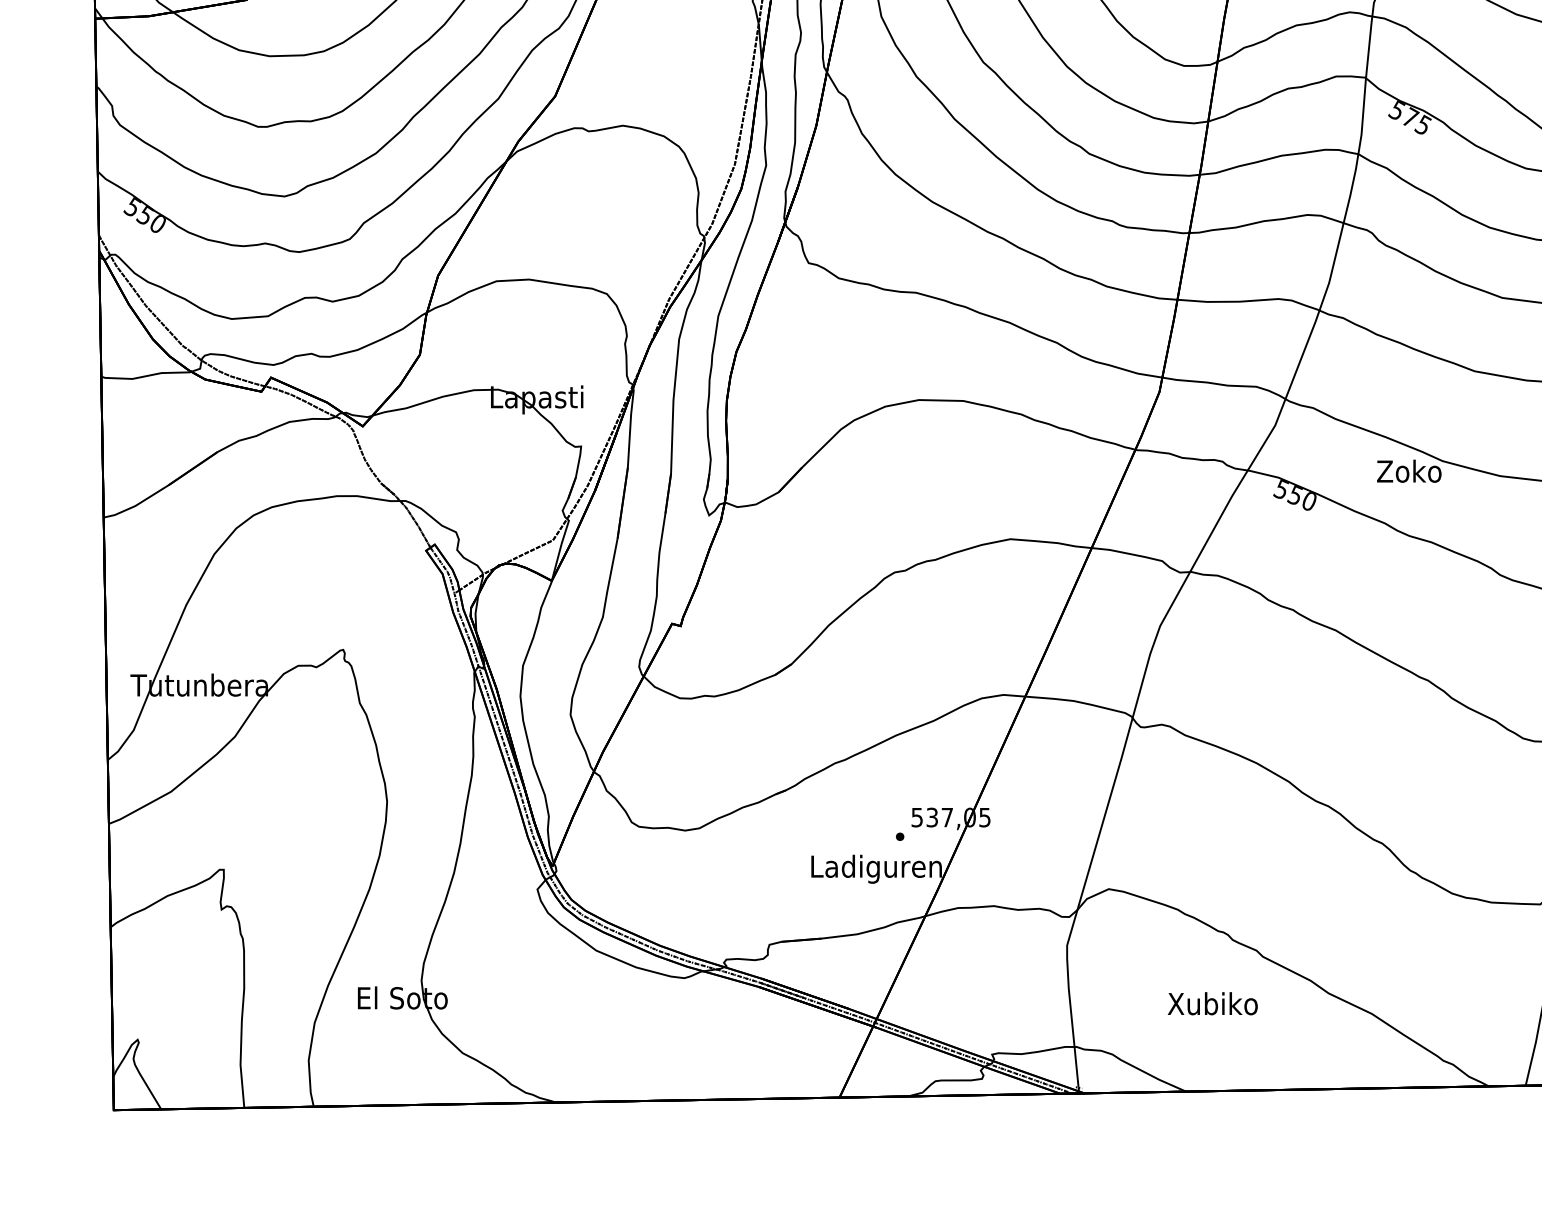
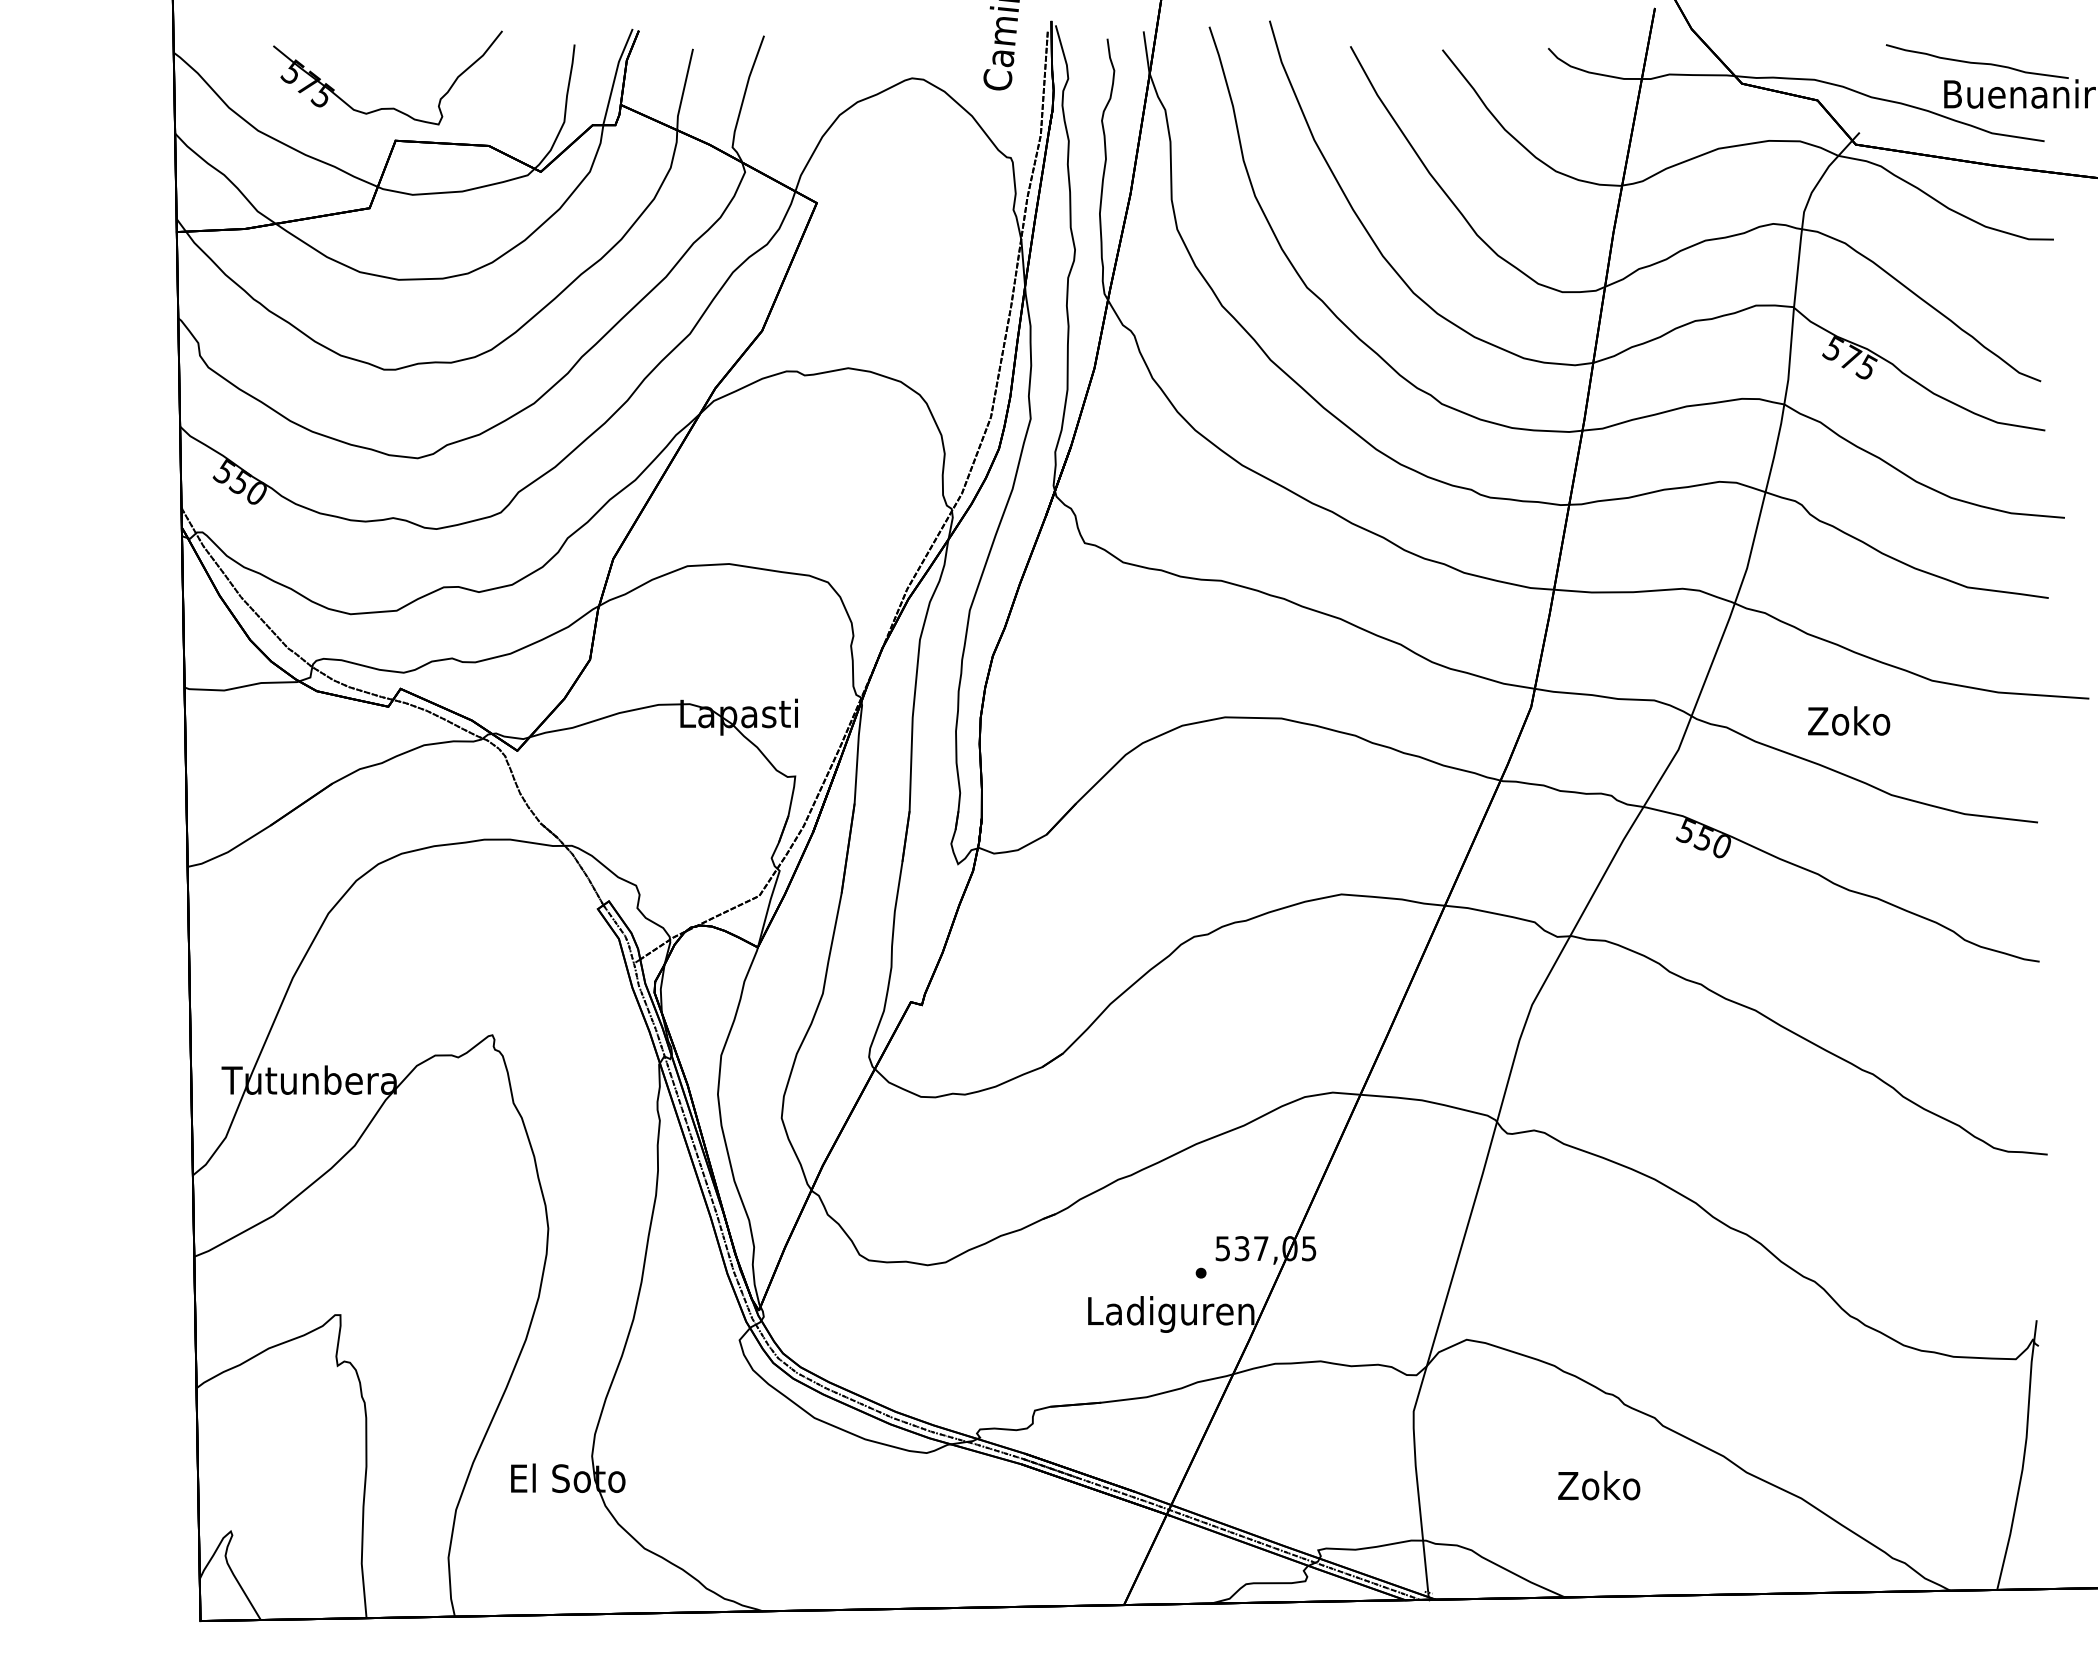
text: (1409, 470) -> (1849, 720), moved
text: (1212, 1003) -> (1598, 1485), Xubiko -> Zoko

